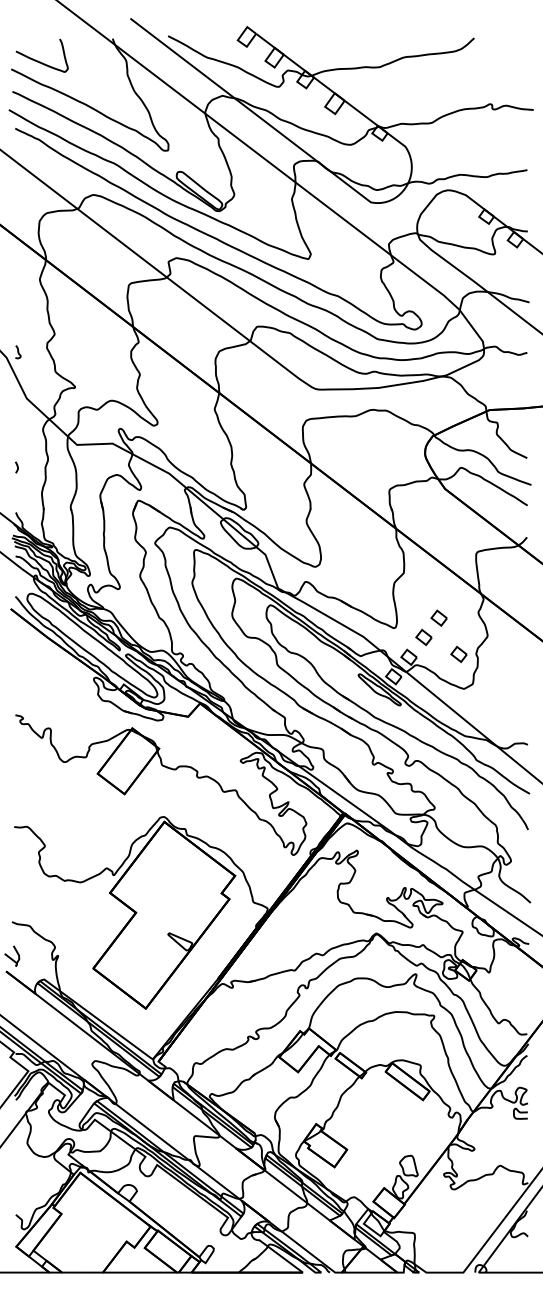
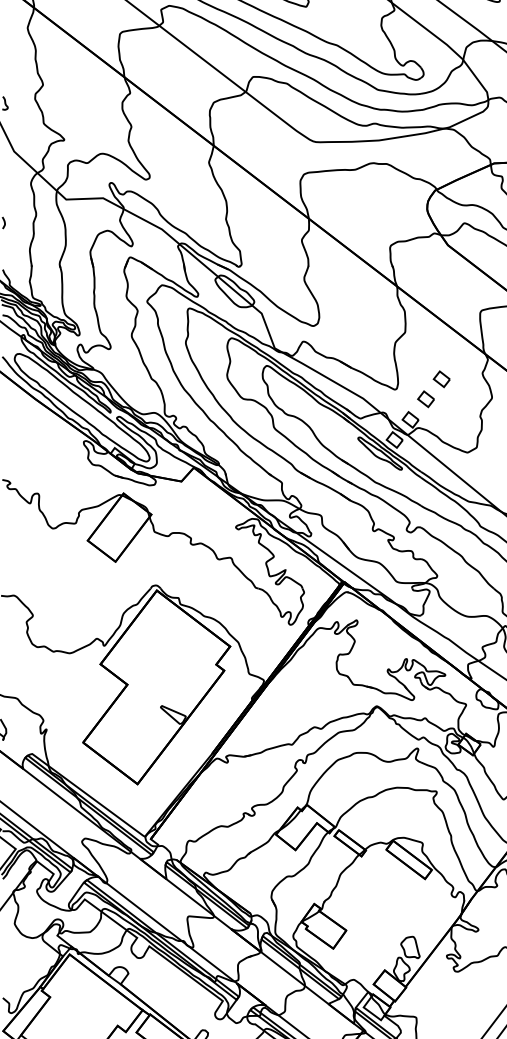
part: (458, 654) -> (461, 416), removed

